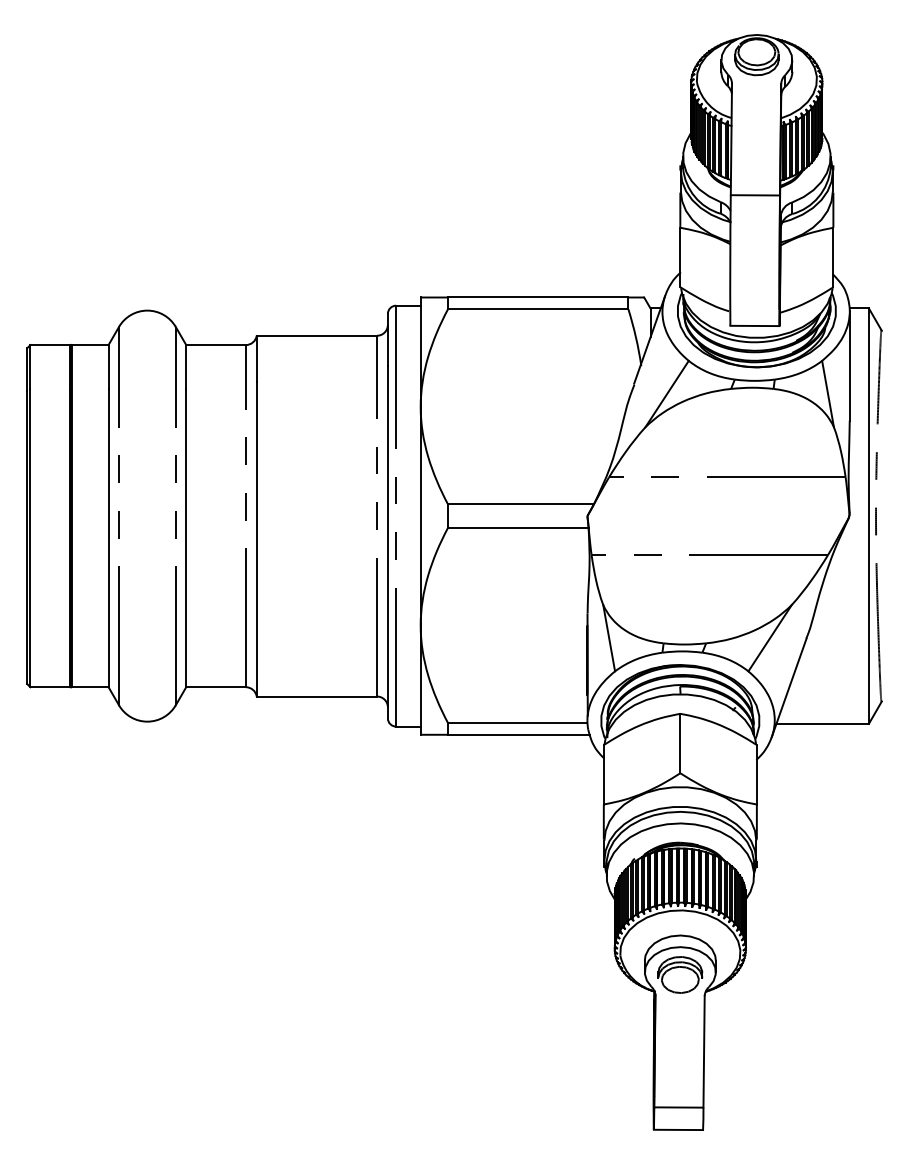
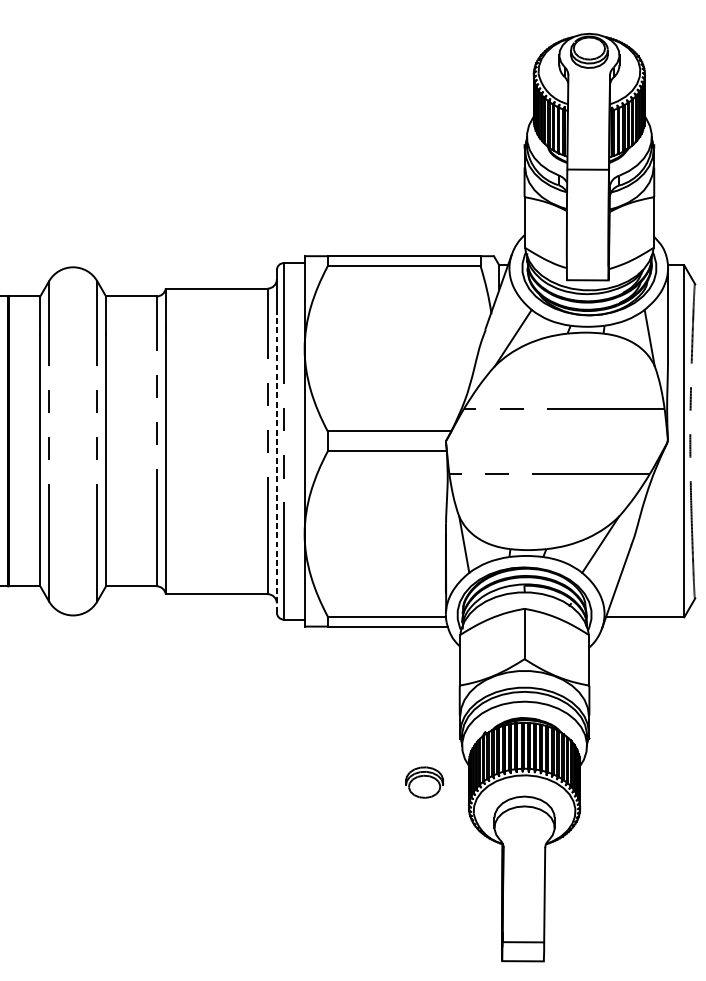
line: (387, 541) -> (276, 462), solid -> dashed
part: (680, 974) -> (424, 782), moved

